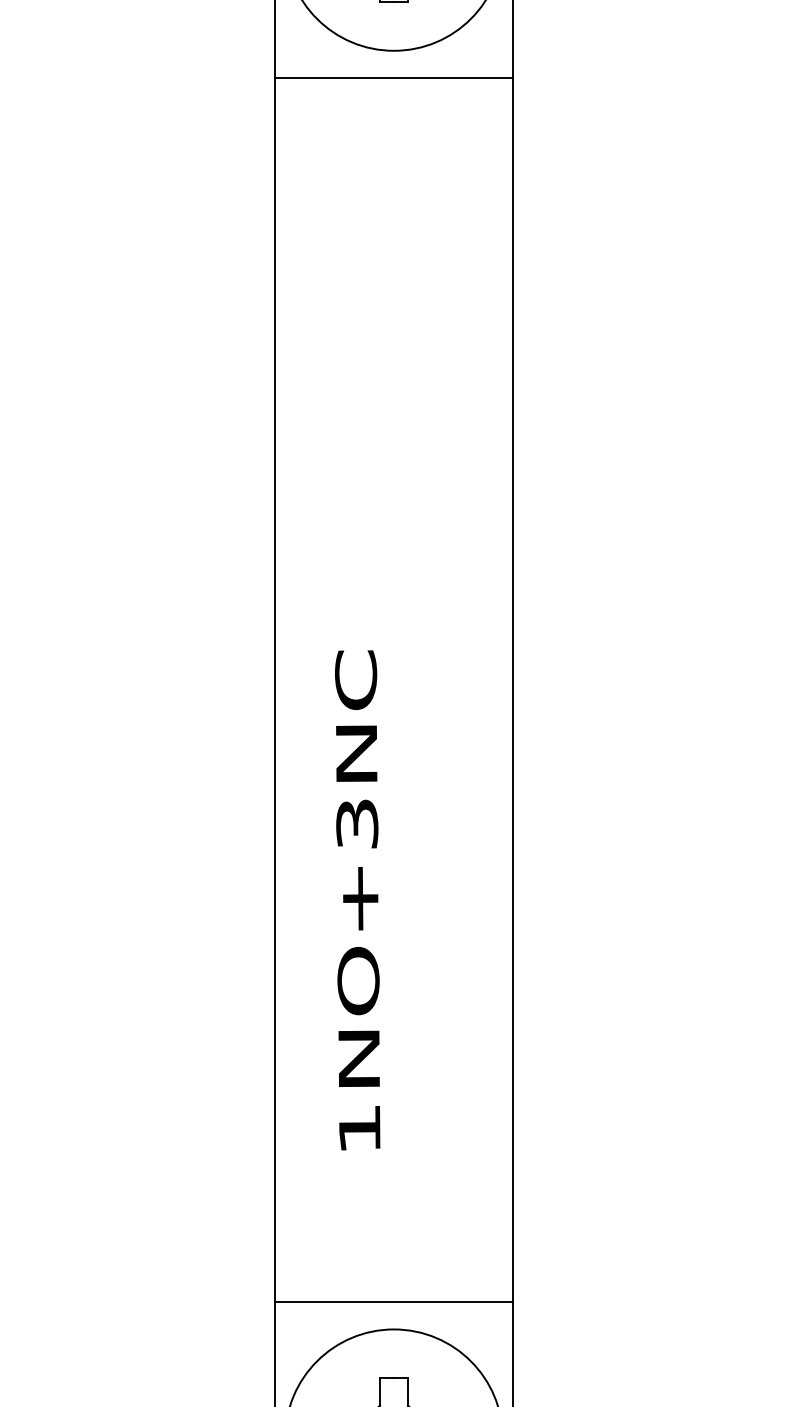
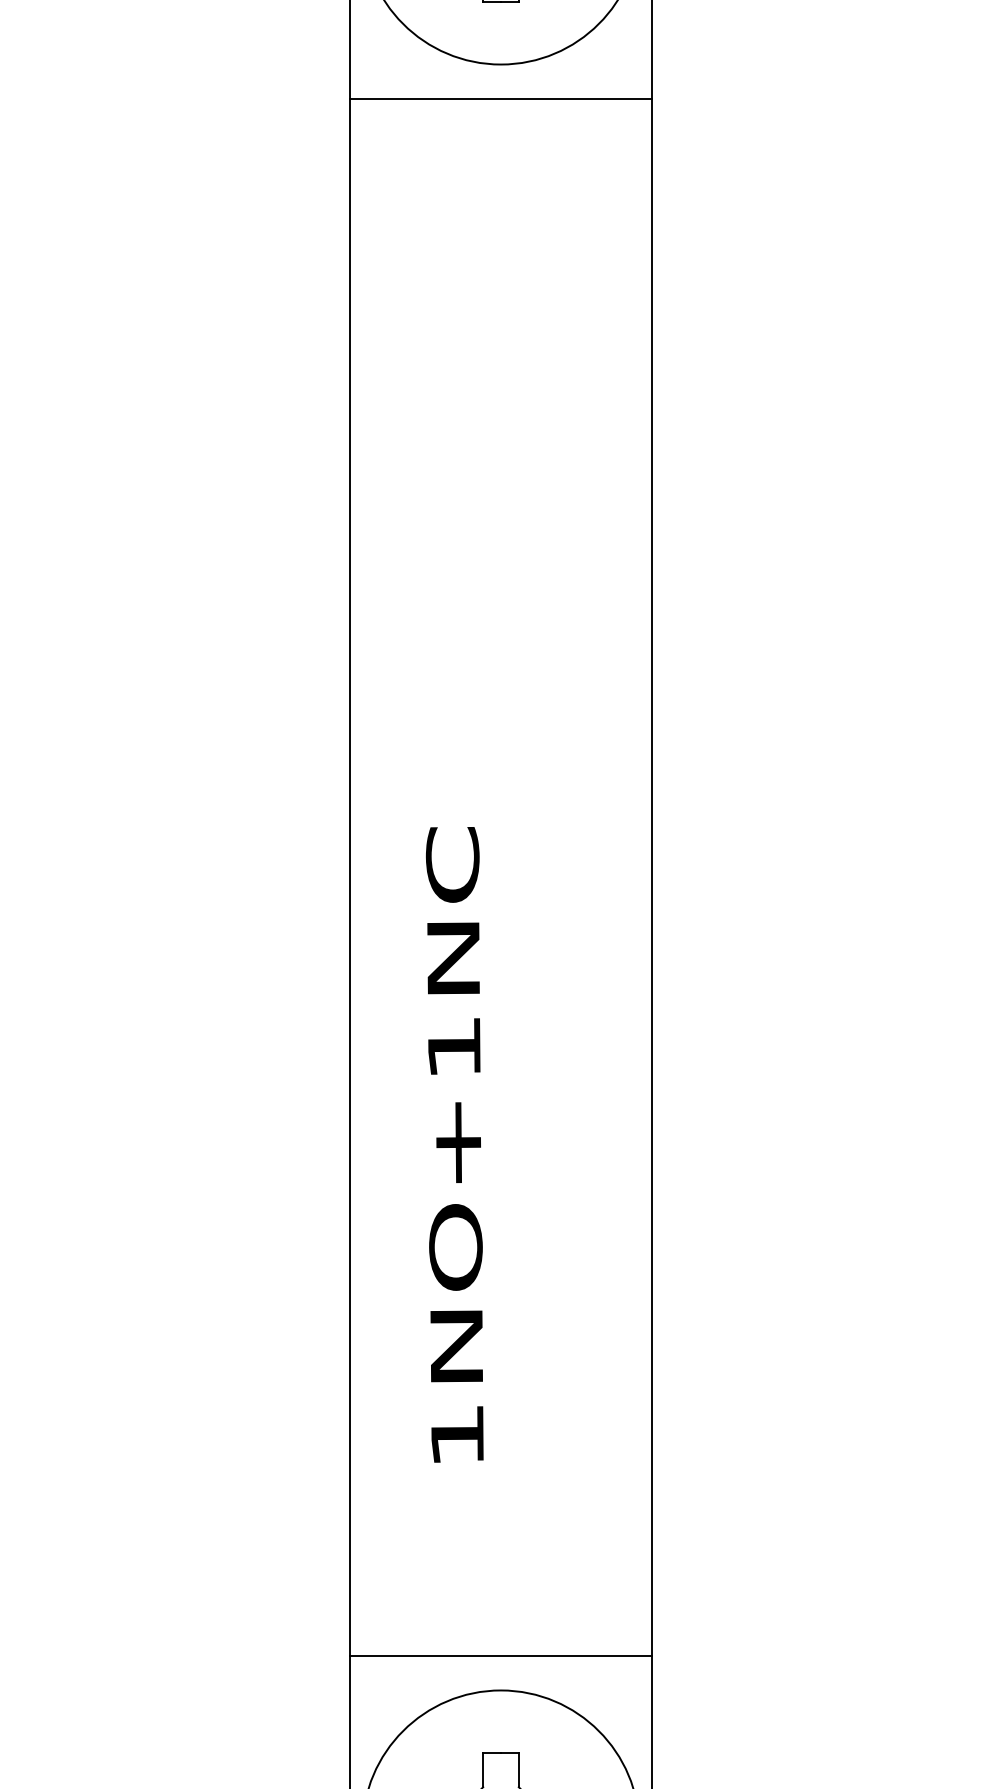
text: (357, 823) -> (454, 1047), 1NO+3NC -> 1NO+1NC

